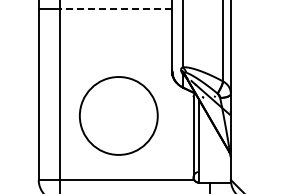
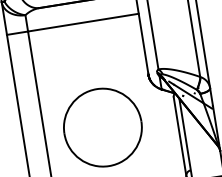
line: (115, 9) -> (82, 23), dashed -> solid

